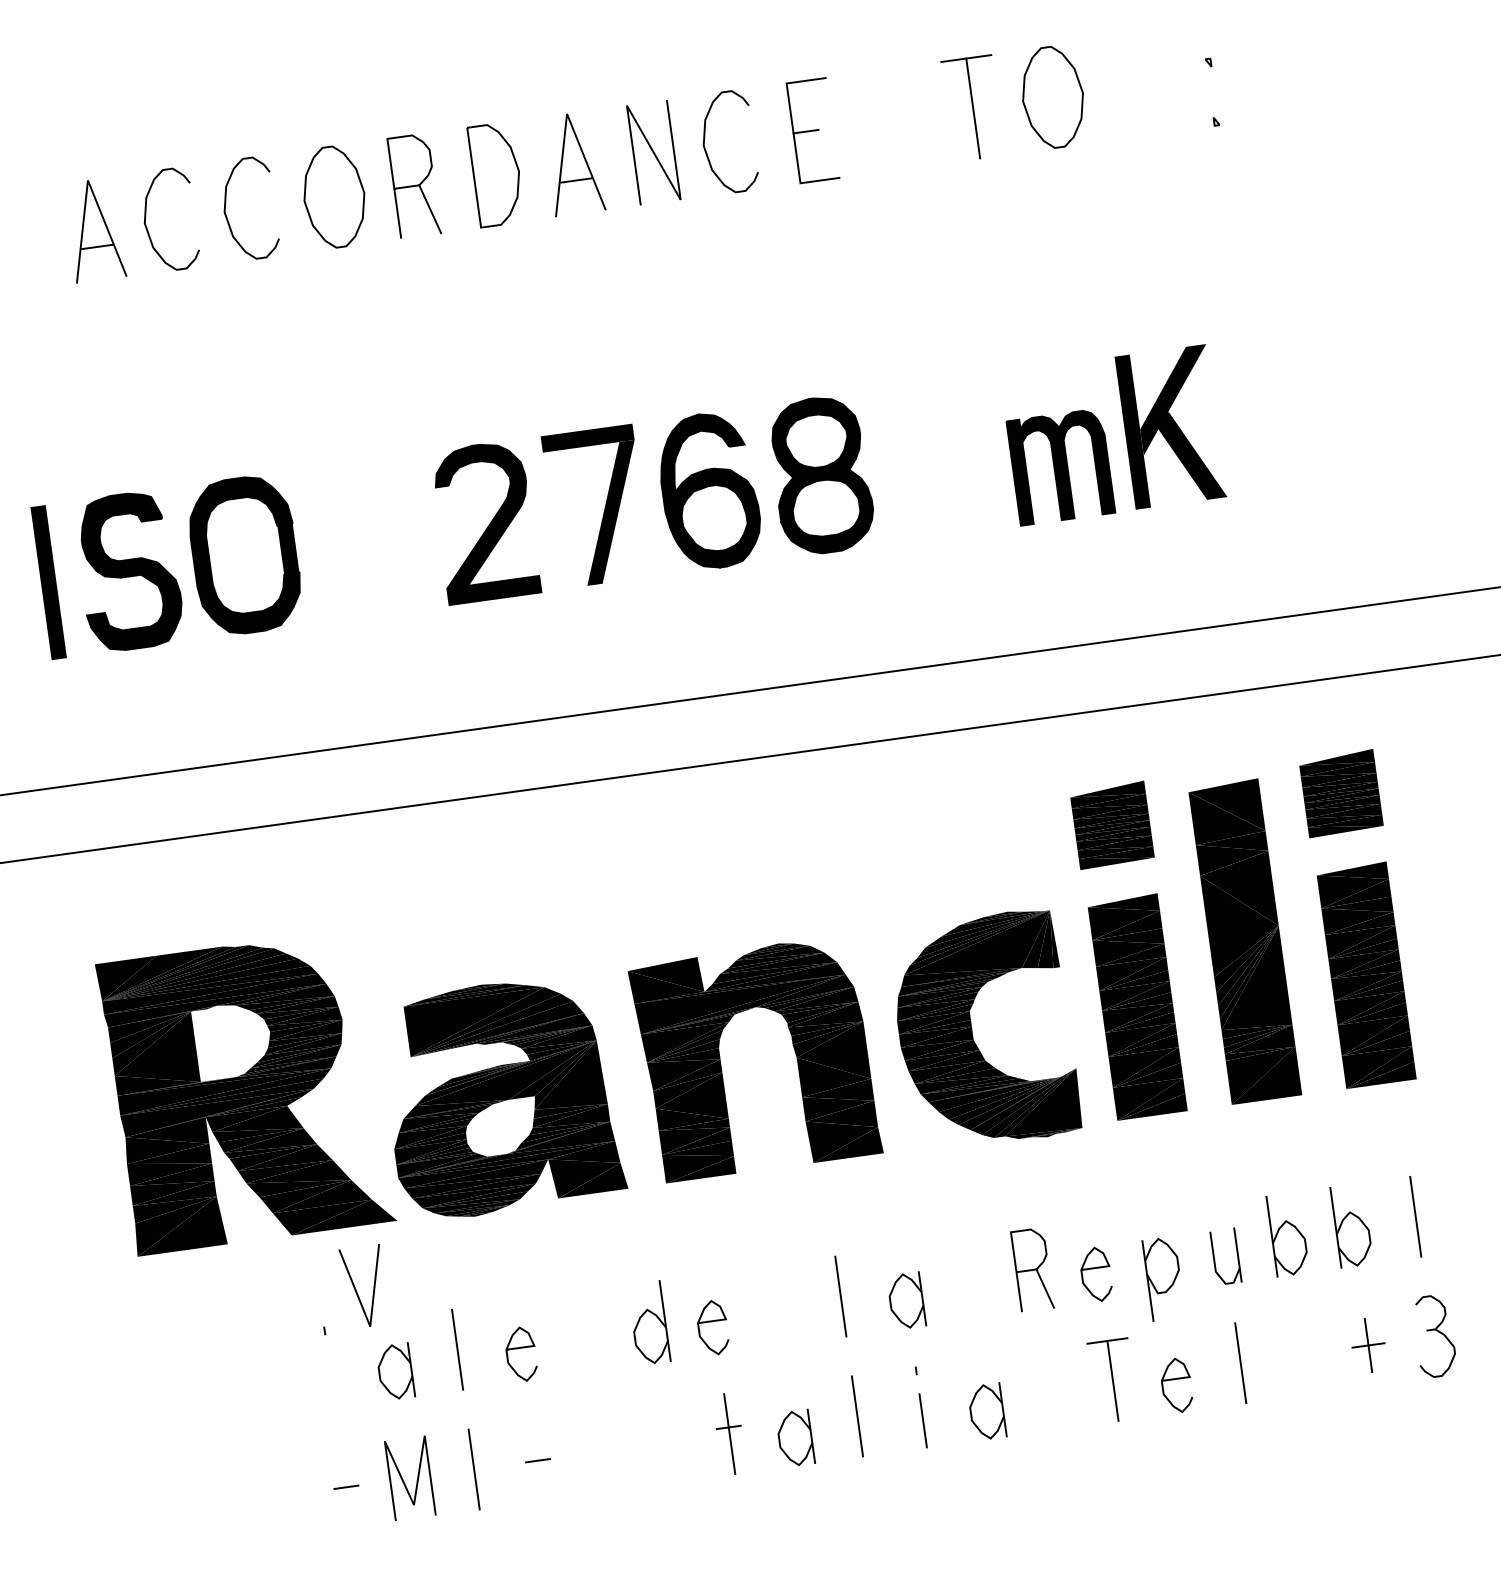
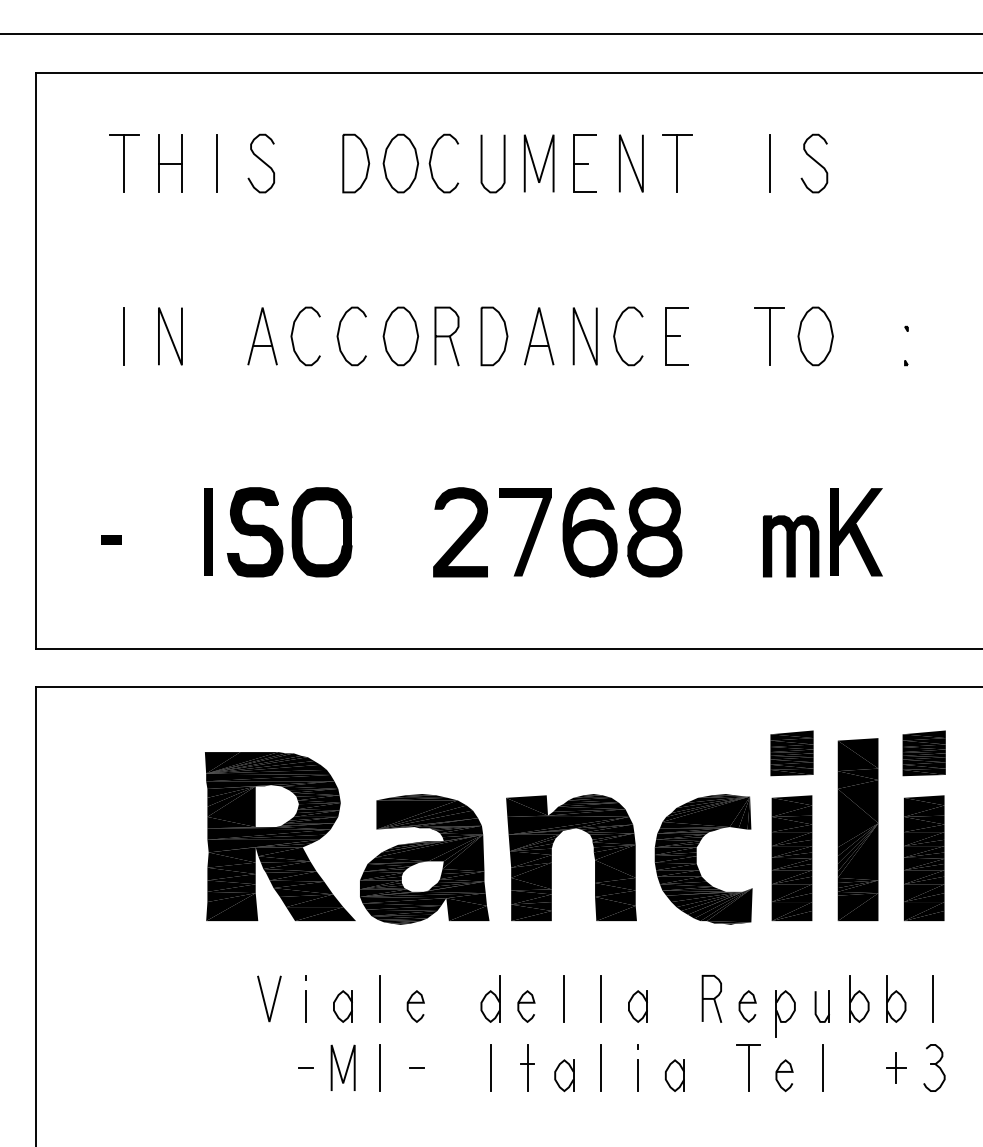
line: (372, 1288) -> (273, 1000), moved
line: (777, 1304) -> (564, 998), added
line: (331, 1380) -> (306, 1006), added
line: (665, 1442) -> (490, 1067), added

